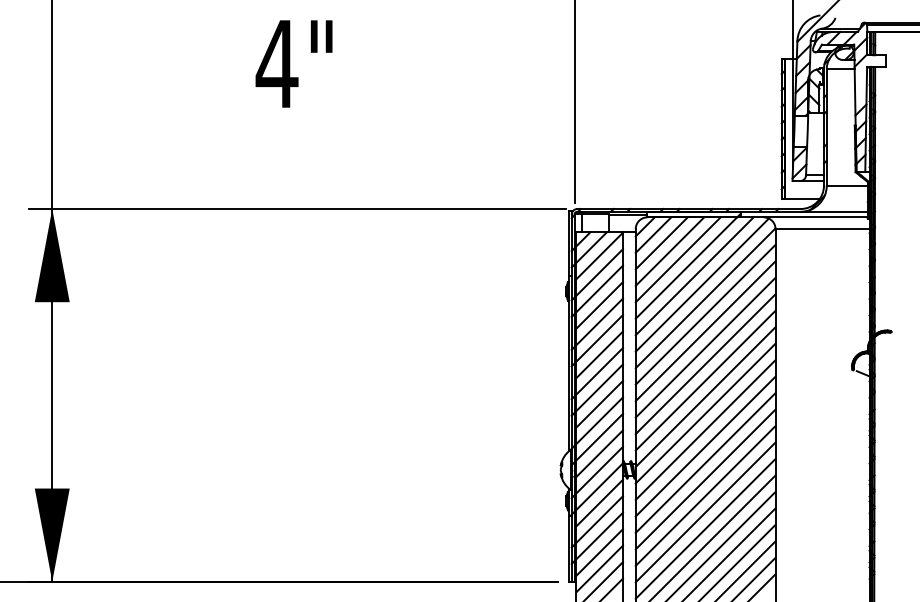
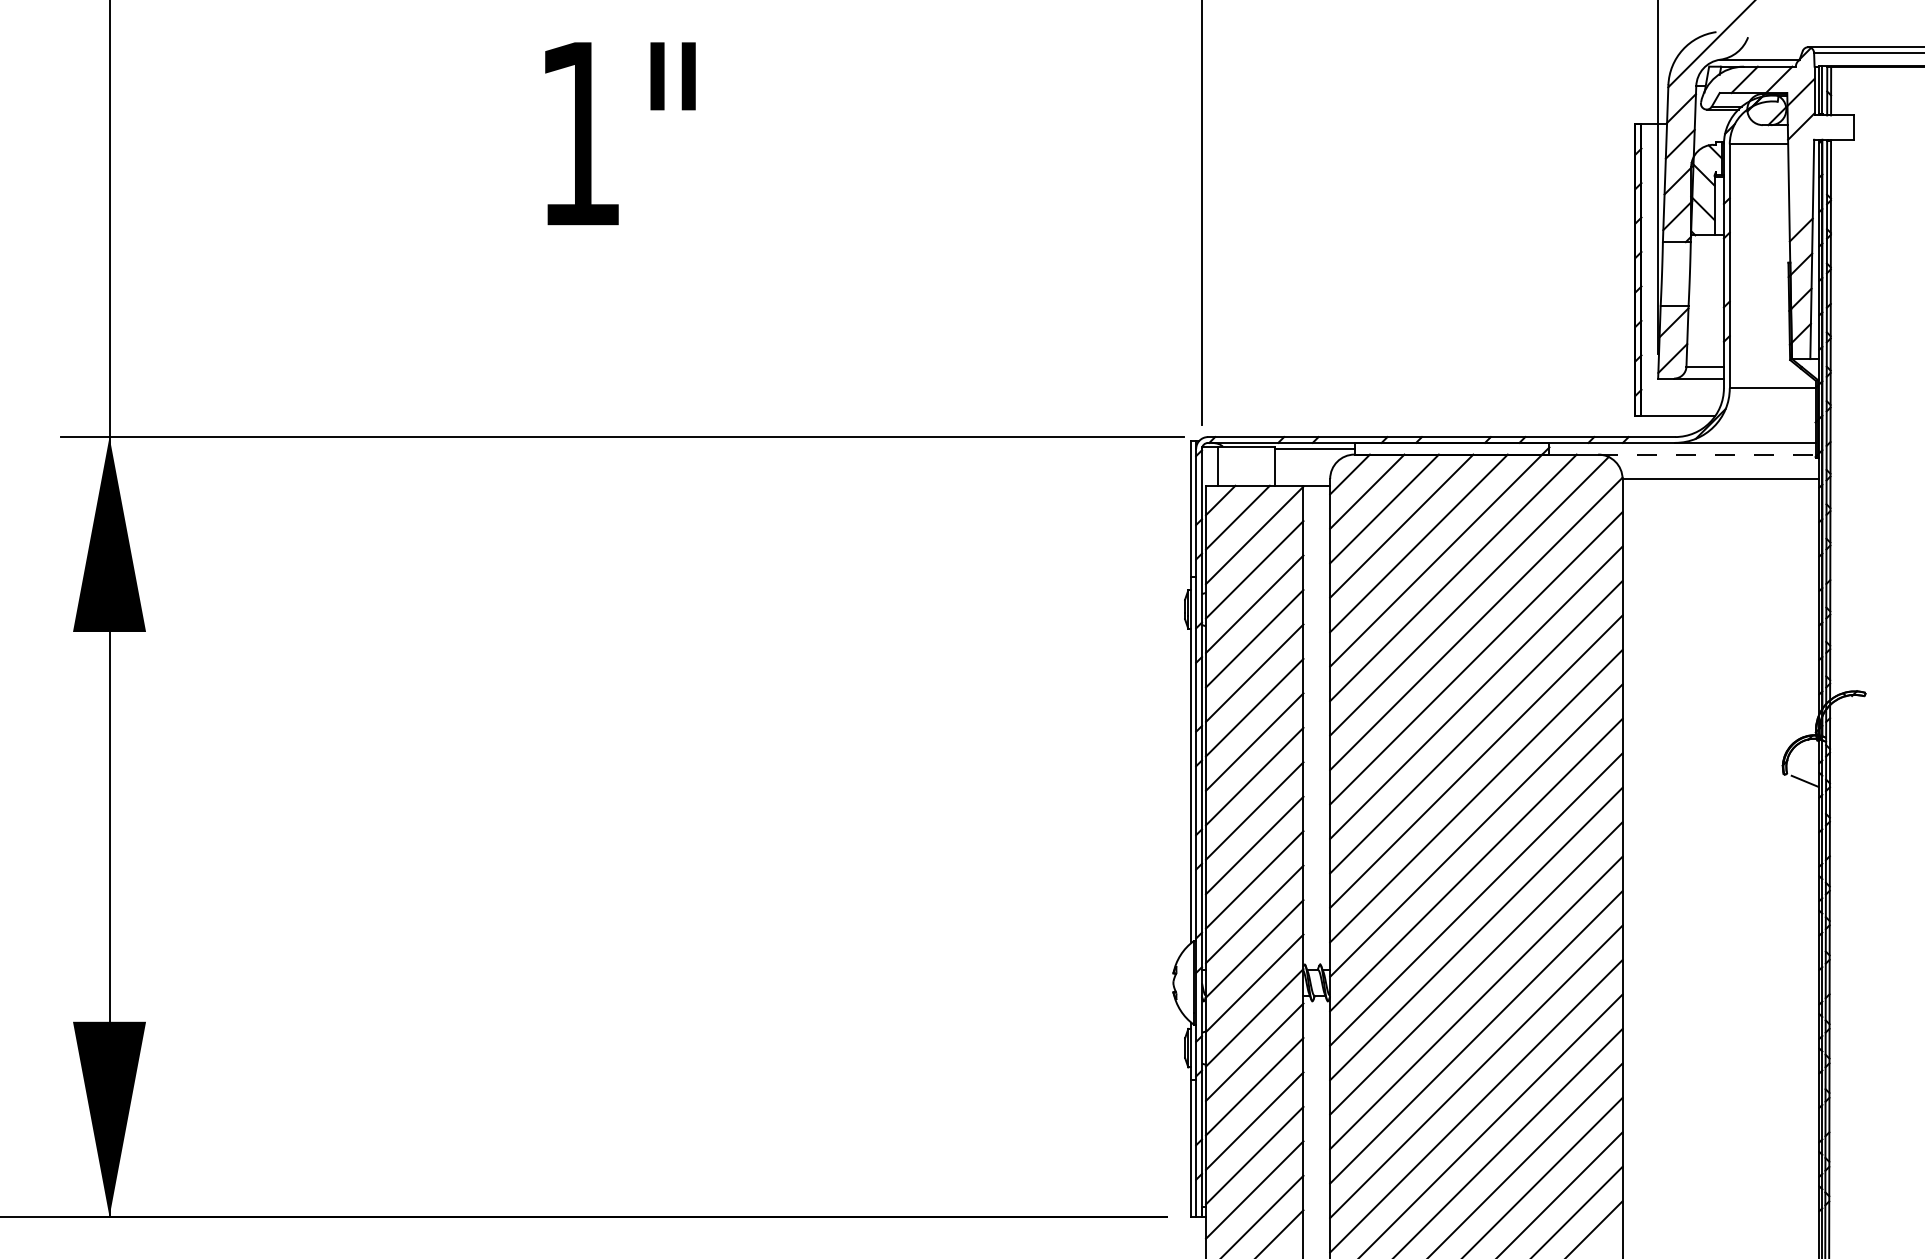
text: (276, 63) -> (578, 132), 4" -> 1"
line: (815, 217) -> (1706, 454), solid -> dashed

